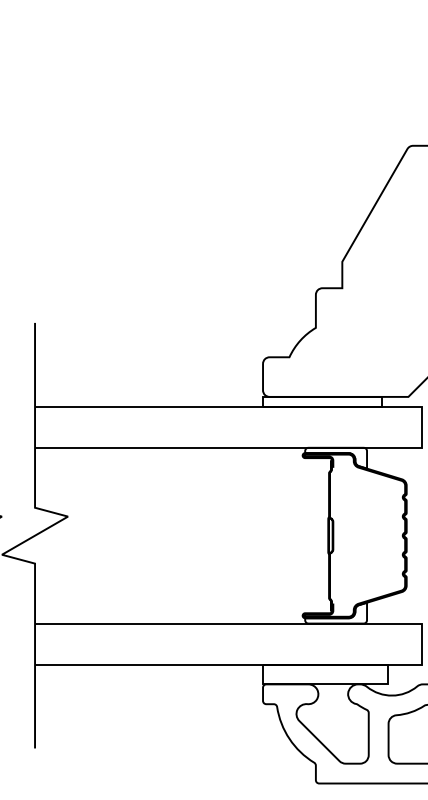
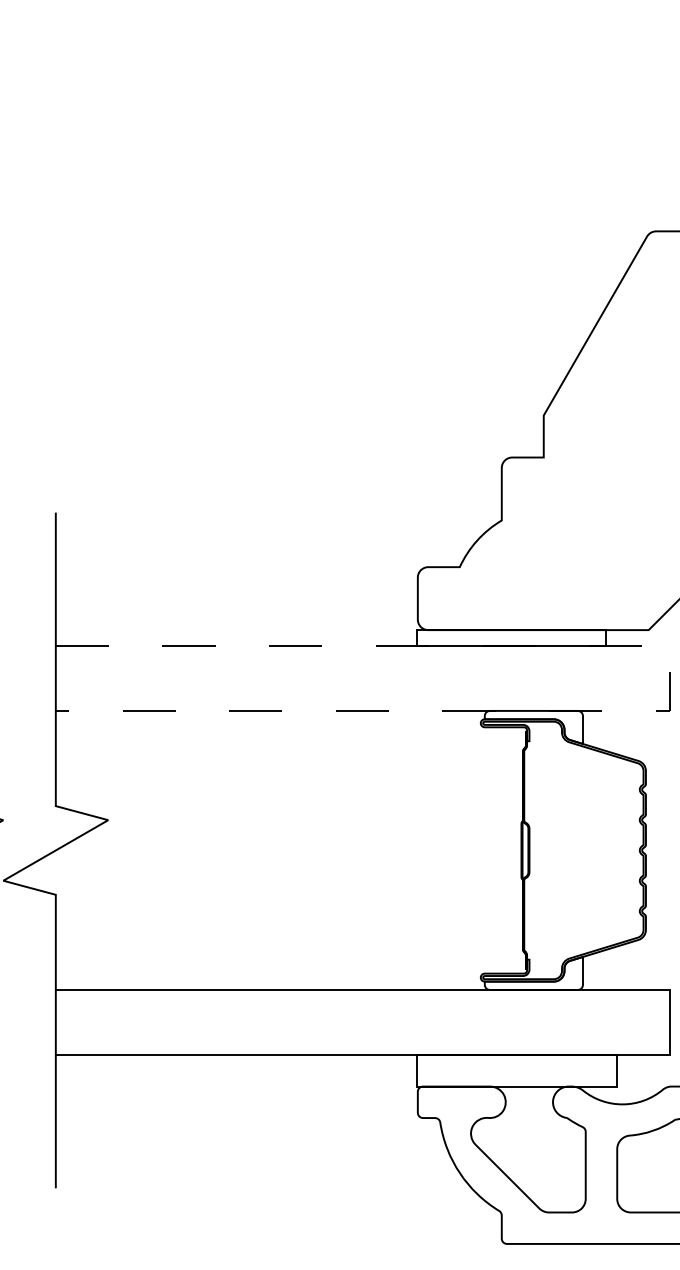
line: (421, 427) -> (669, 678), solid -> dashed

